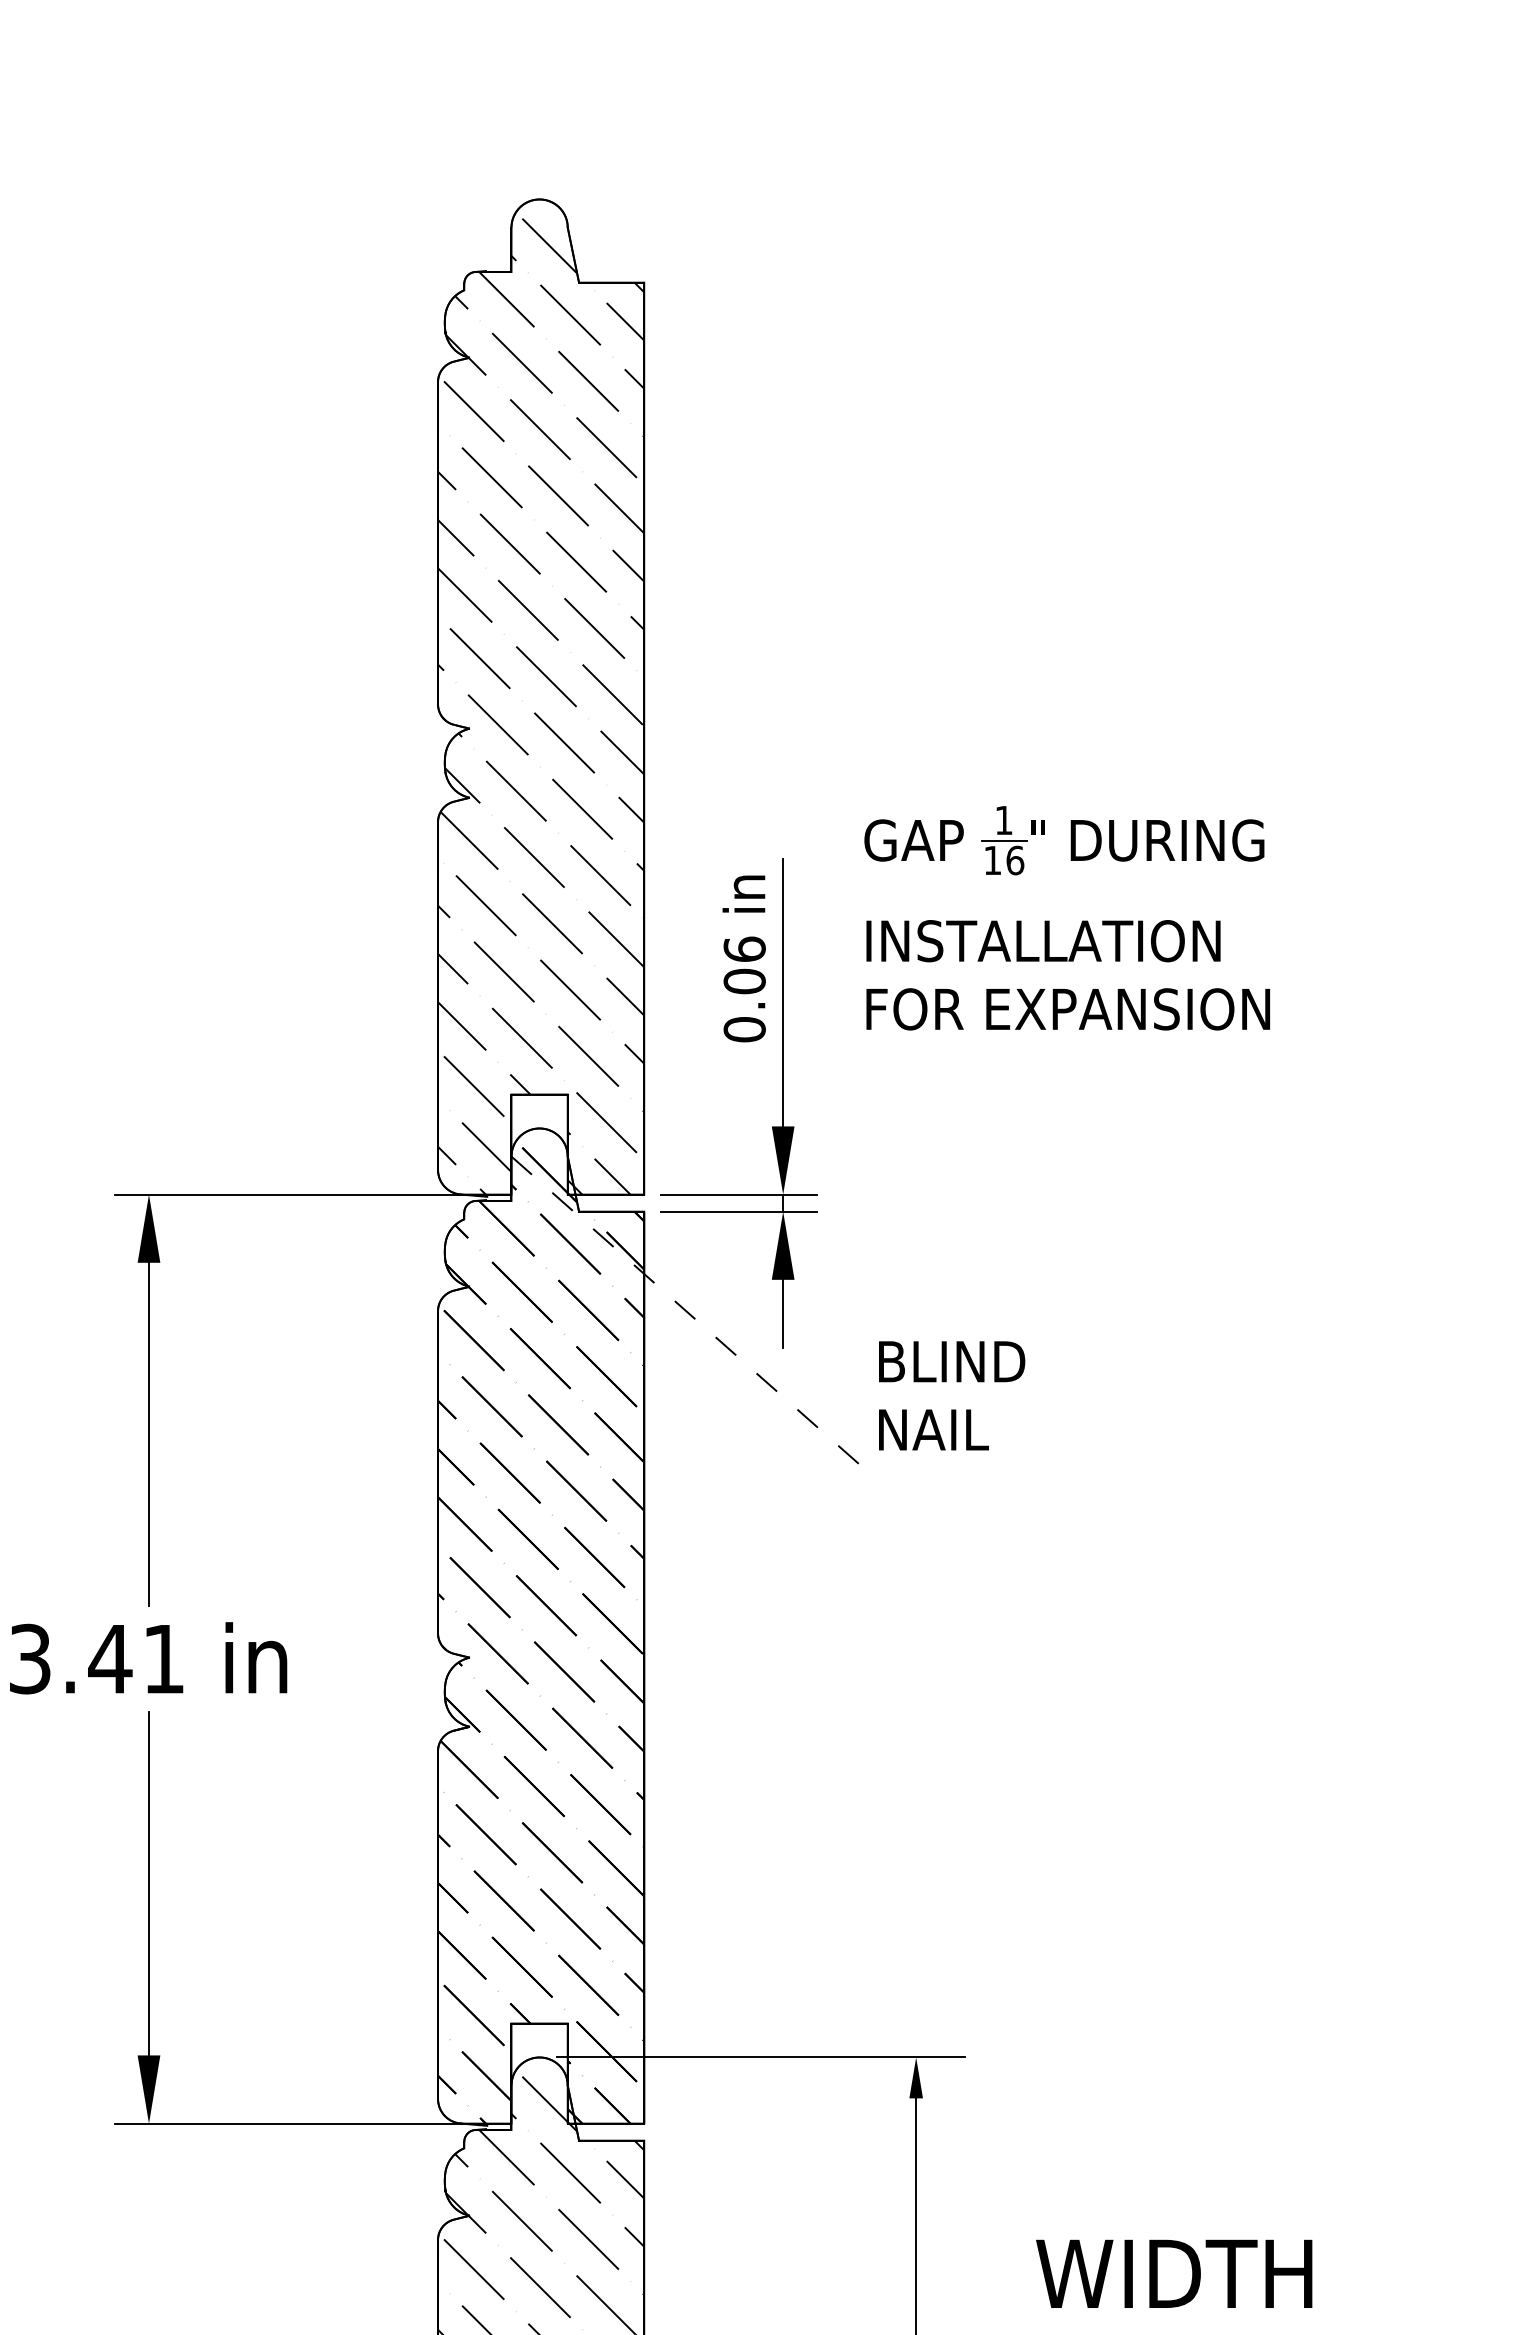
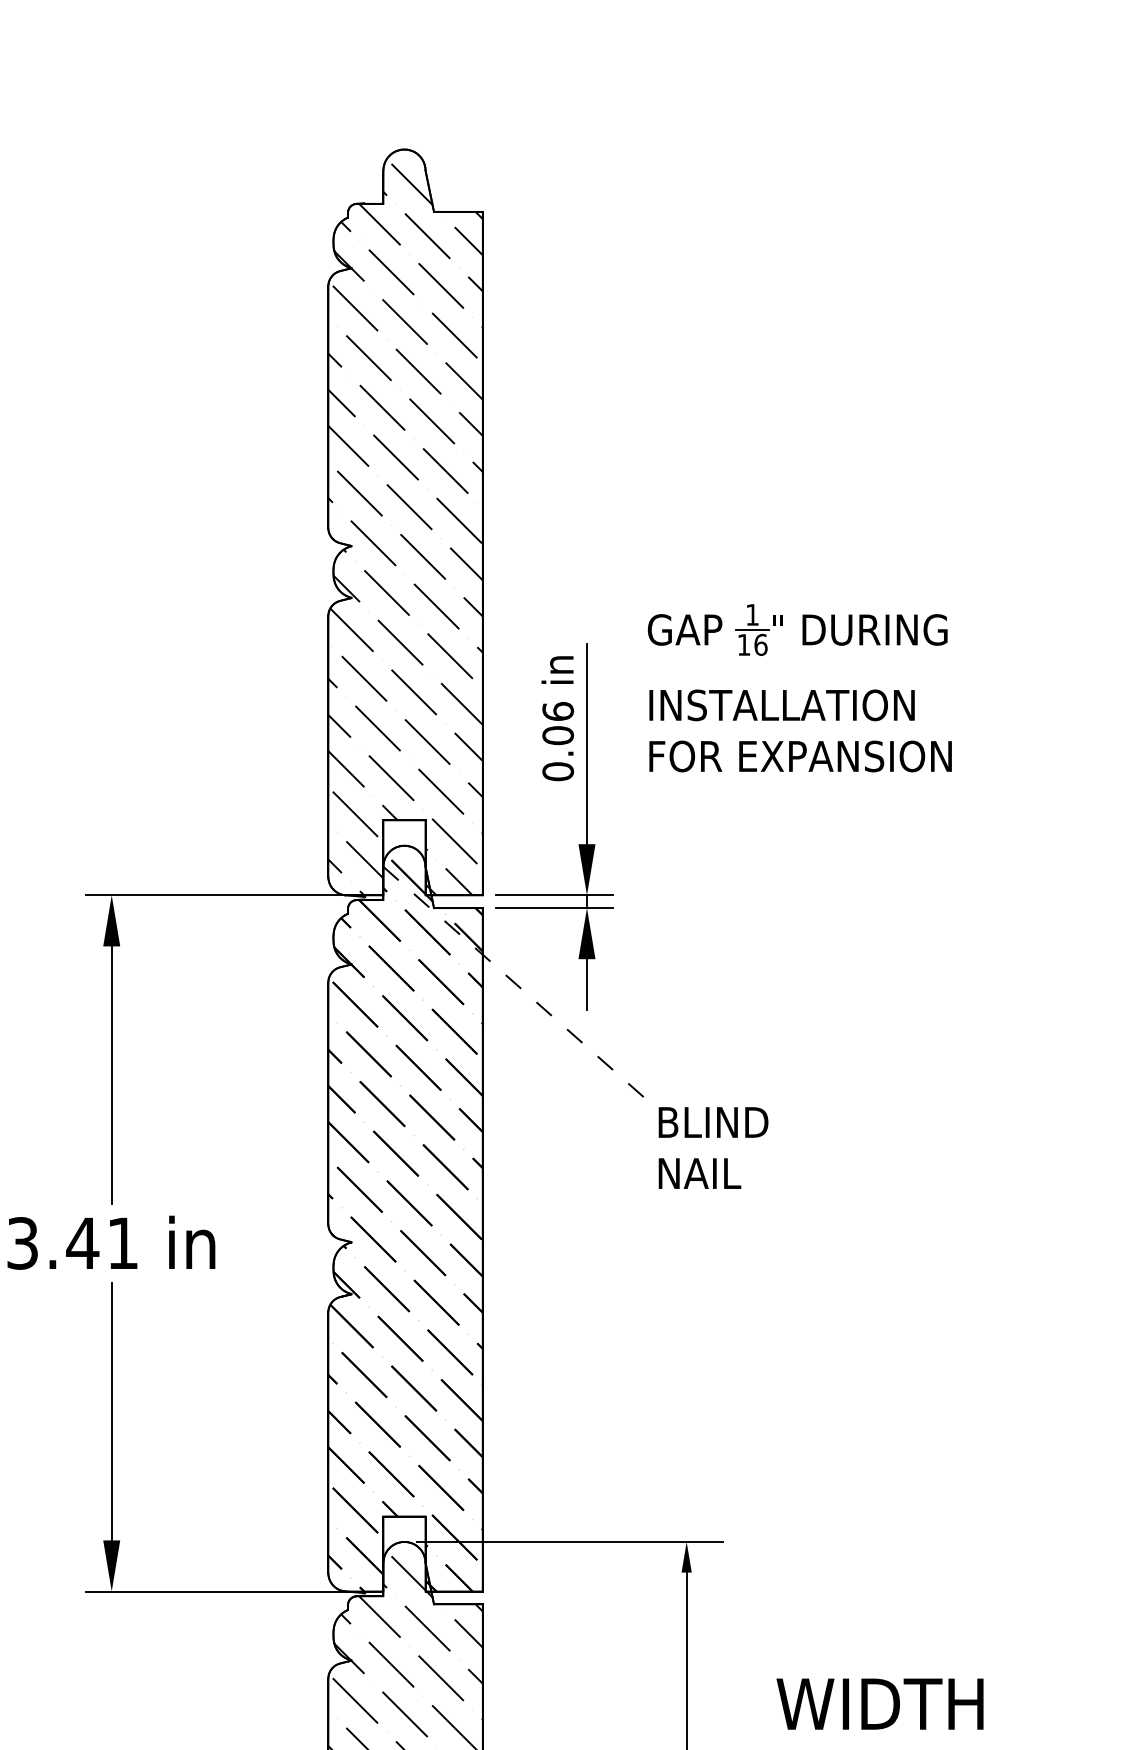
text: (952, 1395) -> (713, 1147), moved

